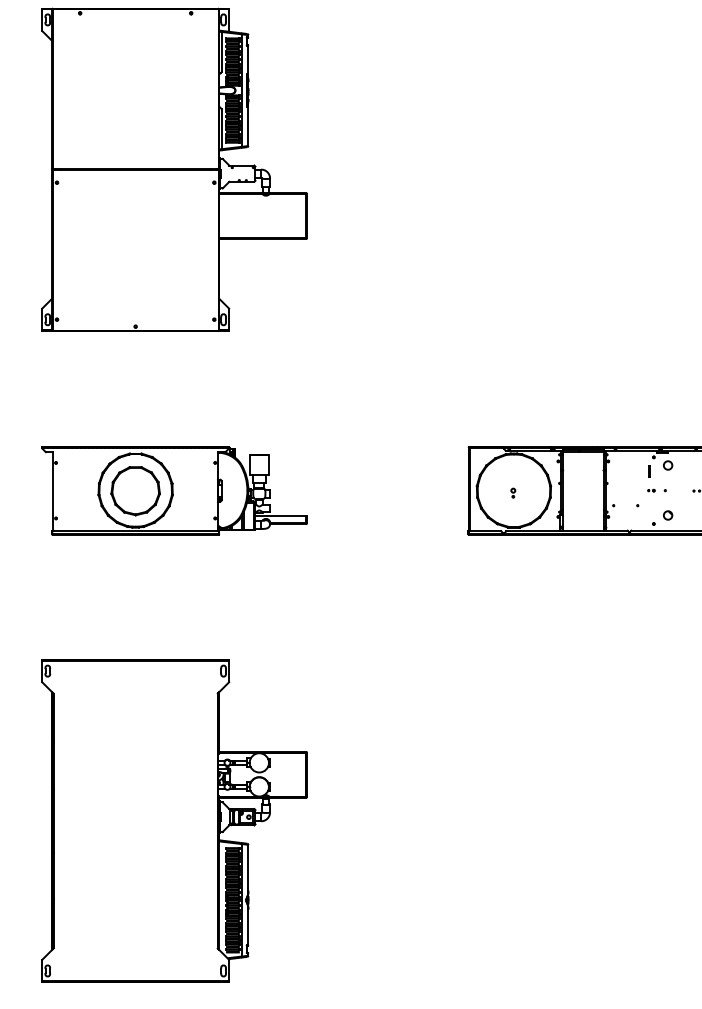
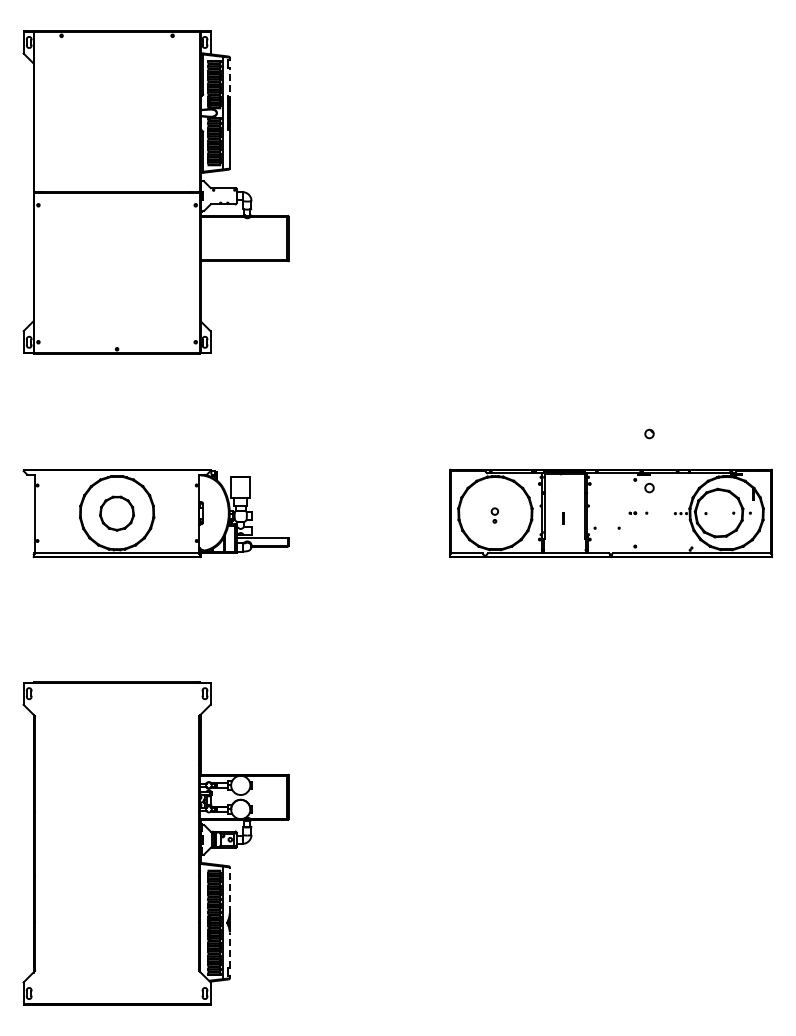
line: (248, 62) -> (229, 85), solid -> dashed
line: (649, 471) -> (563, 518), moved
part: (135, 490) -> (116, 513), size x0.7
part: (513, 492) -> (494, 515), size x1.6
part: (668, 514) -> (649, 433), moved
line: (248, 867) -> (229, 890), solid -> dashed
line: (248, 927) -> (229, 950), solid -> dashed

